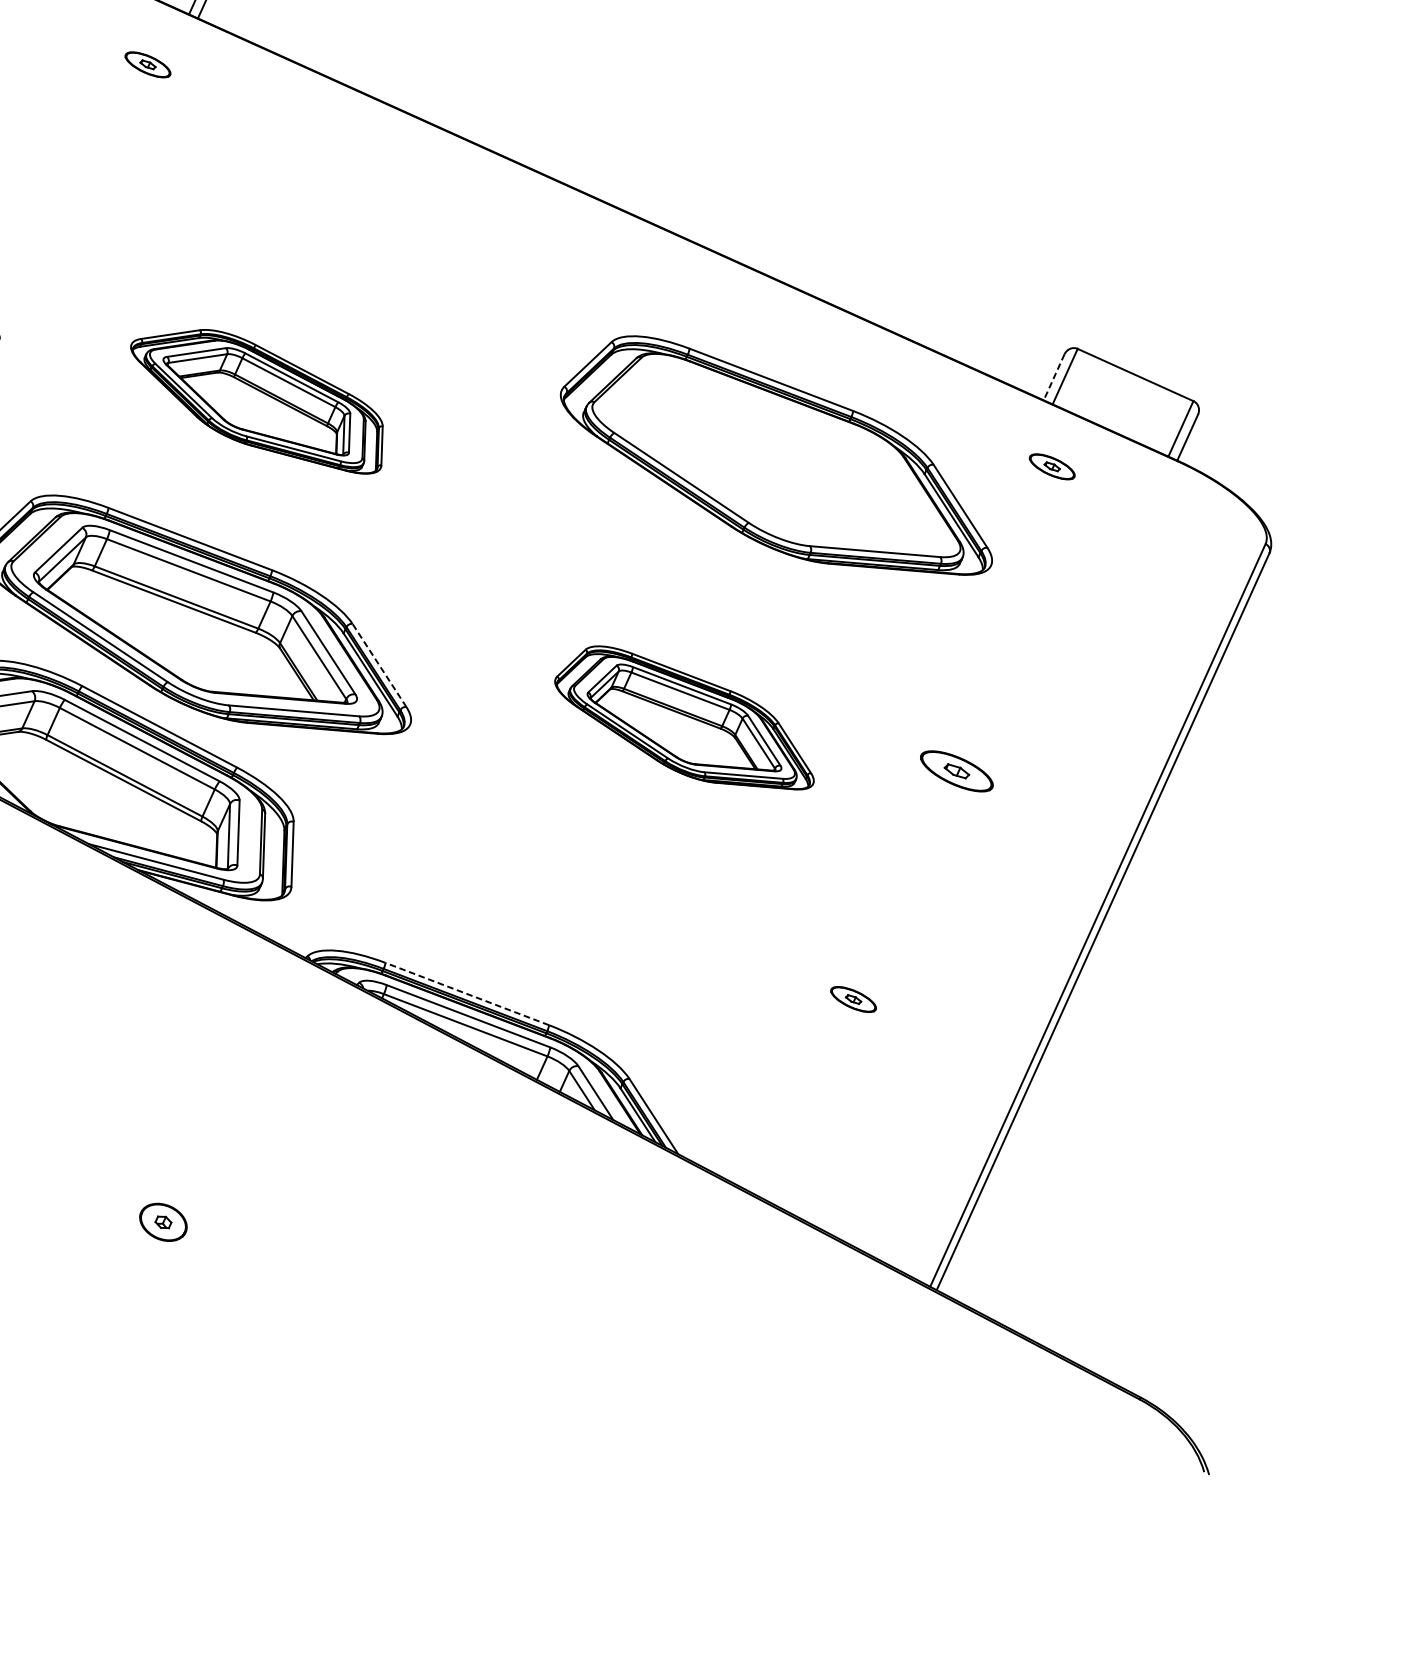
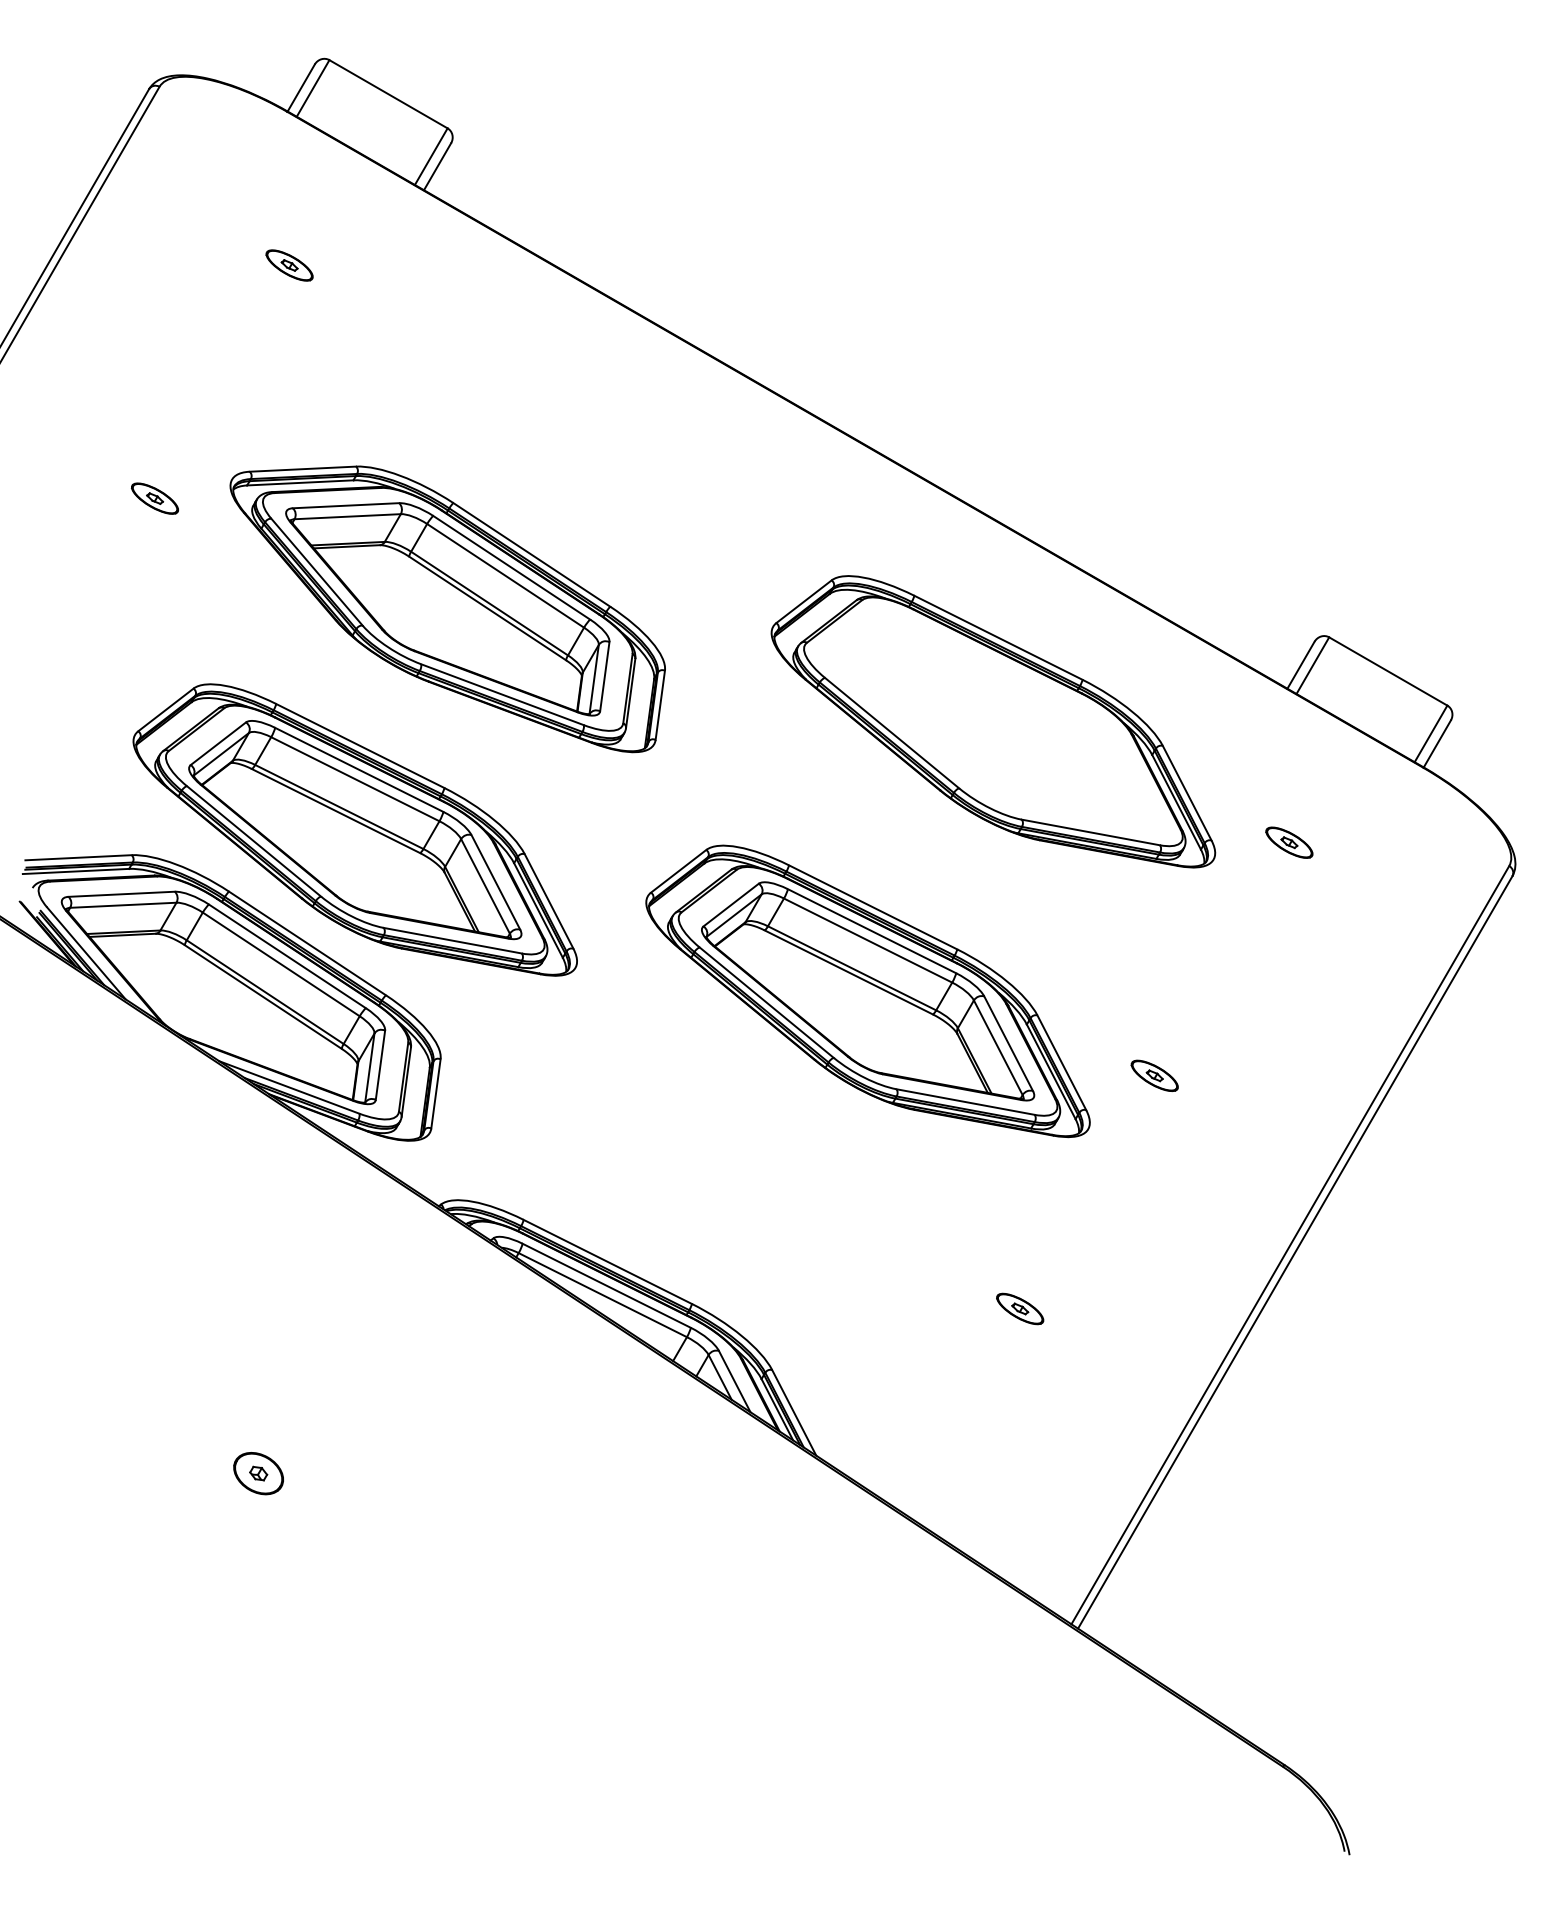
part: (147, 64) -> (289, 265), moved
line: (1053, 377) -> (1300, 665), dashed -> solid
part: (258, 404) -> (447, 609), size x1.67
part: (1052, 466) -> (1289, 842), moved
line: (378, 664) -> (548, 900), dashed -> solid
part: (682, 719) -> (867, 991), size x1.67
part: (956, 770) -> (1154, 1075), size x0.62
line: (466, 993) -> (607, 1261), dashed -> solid

